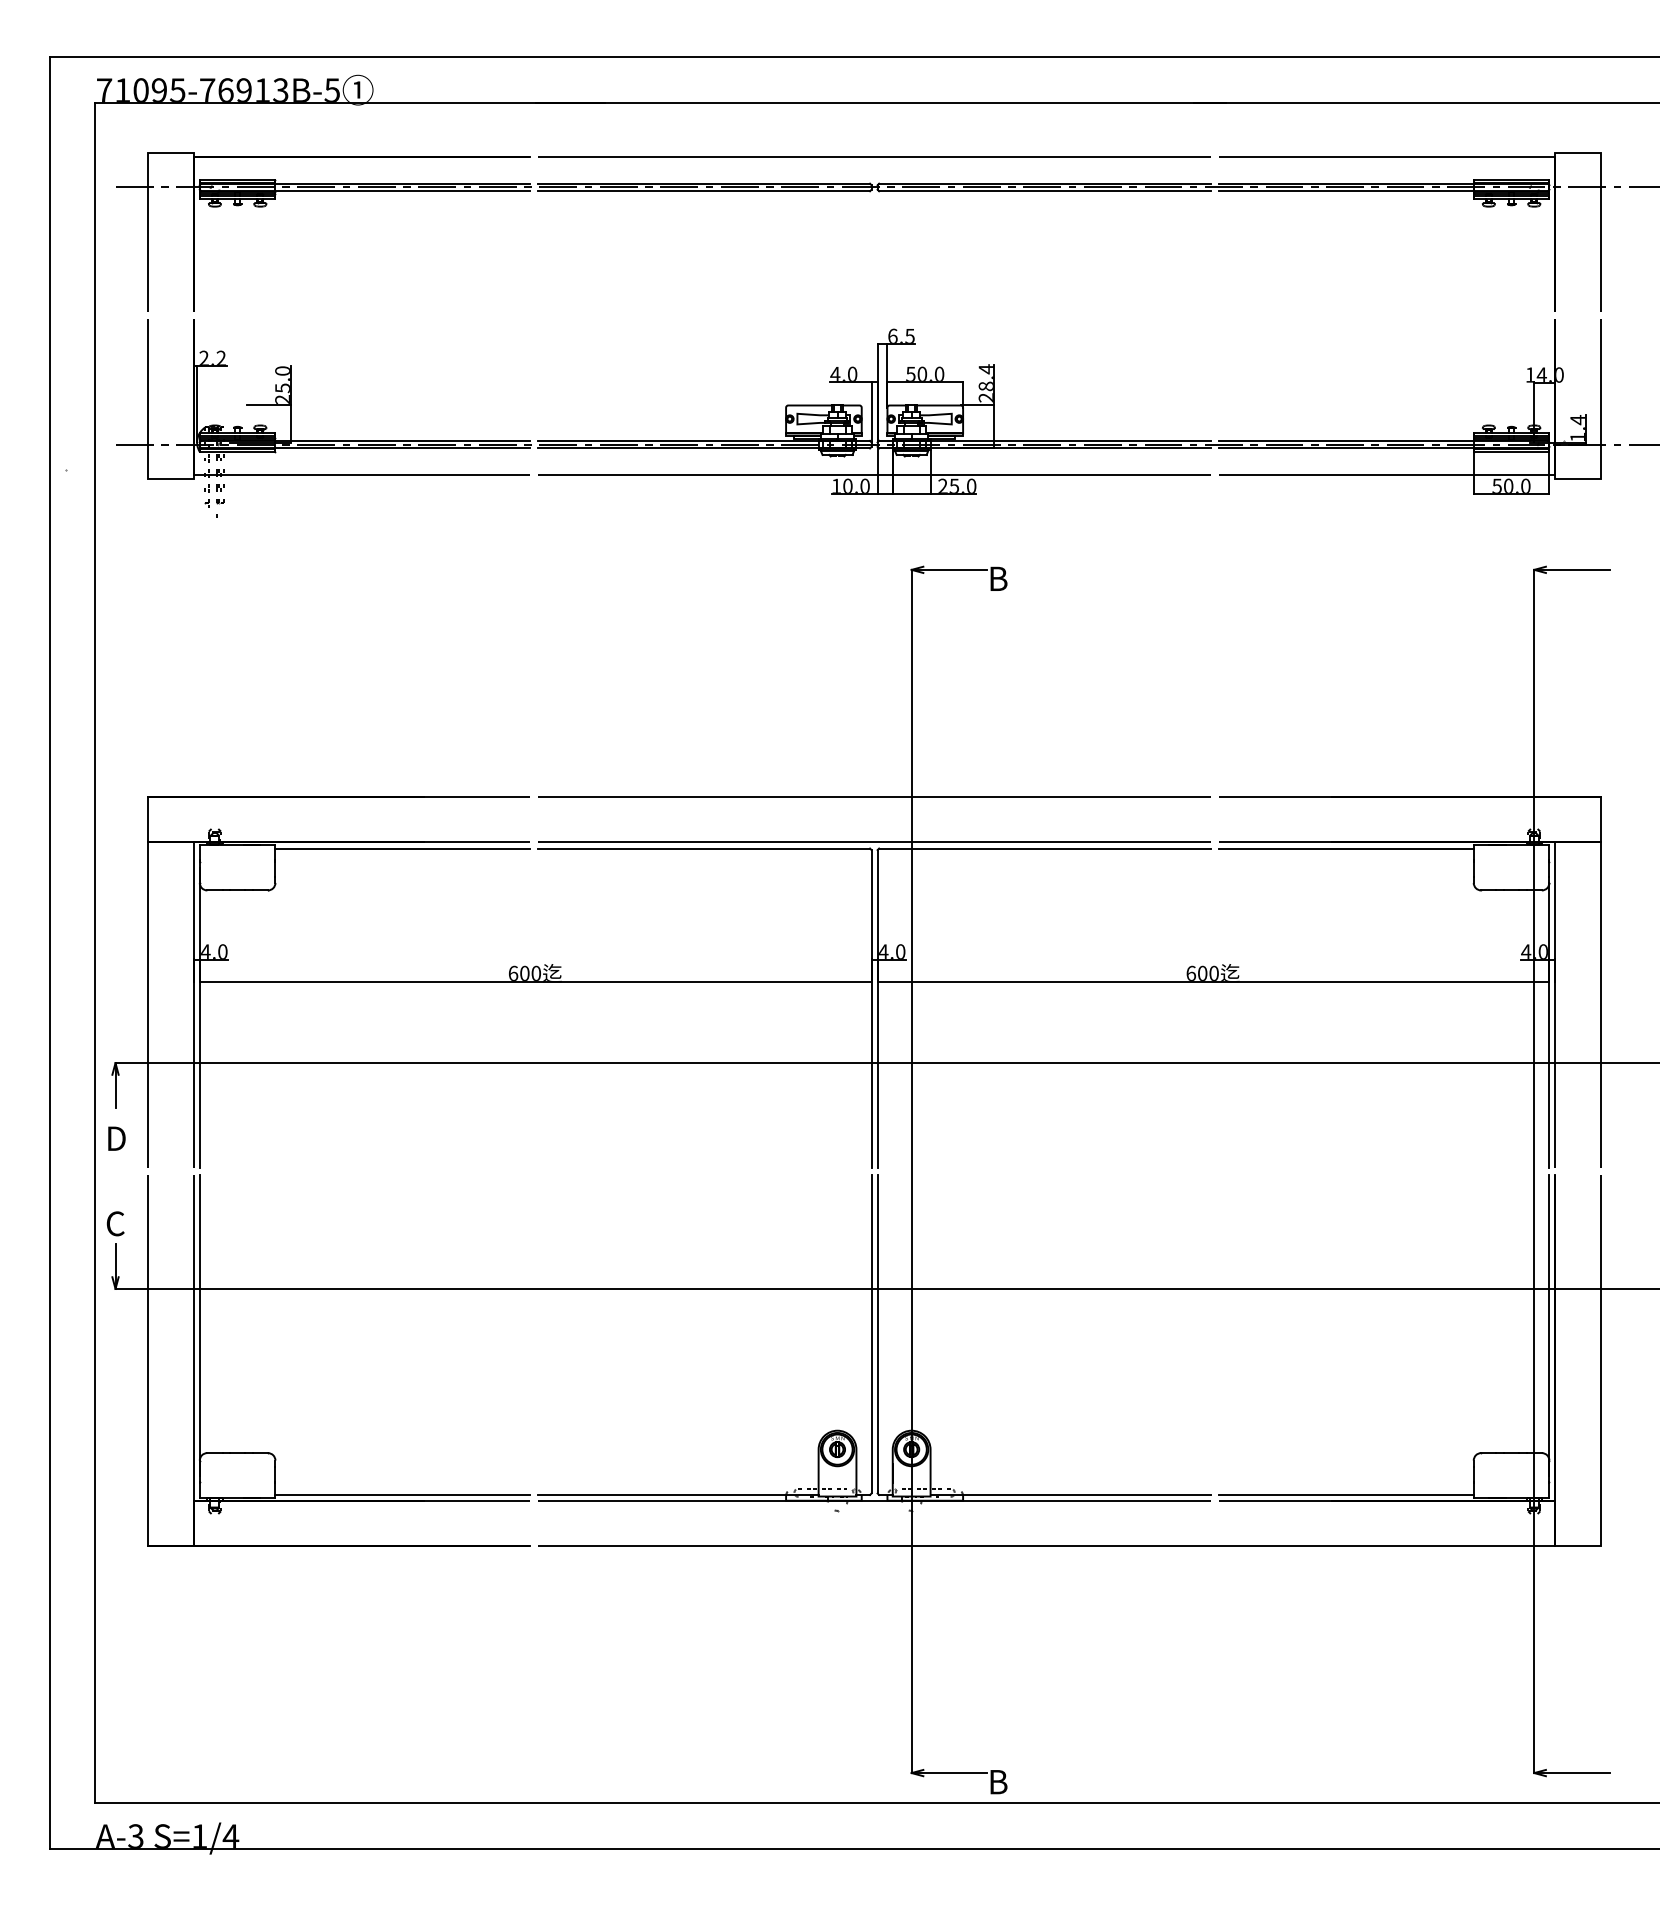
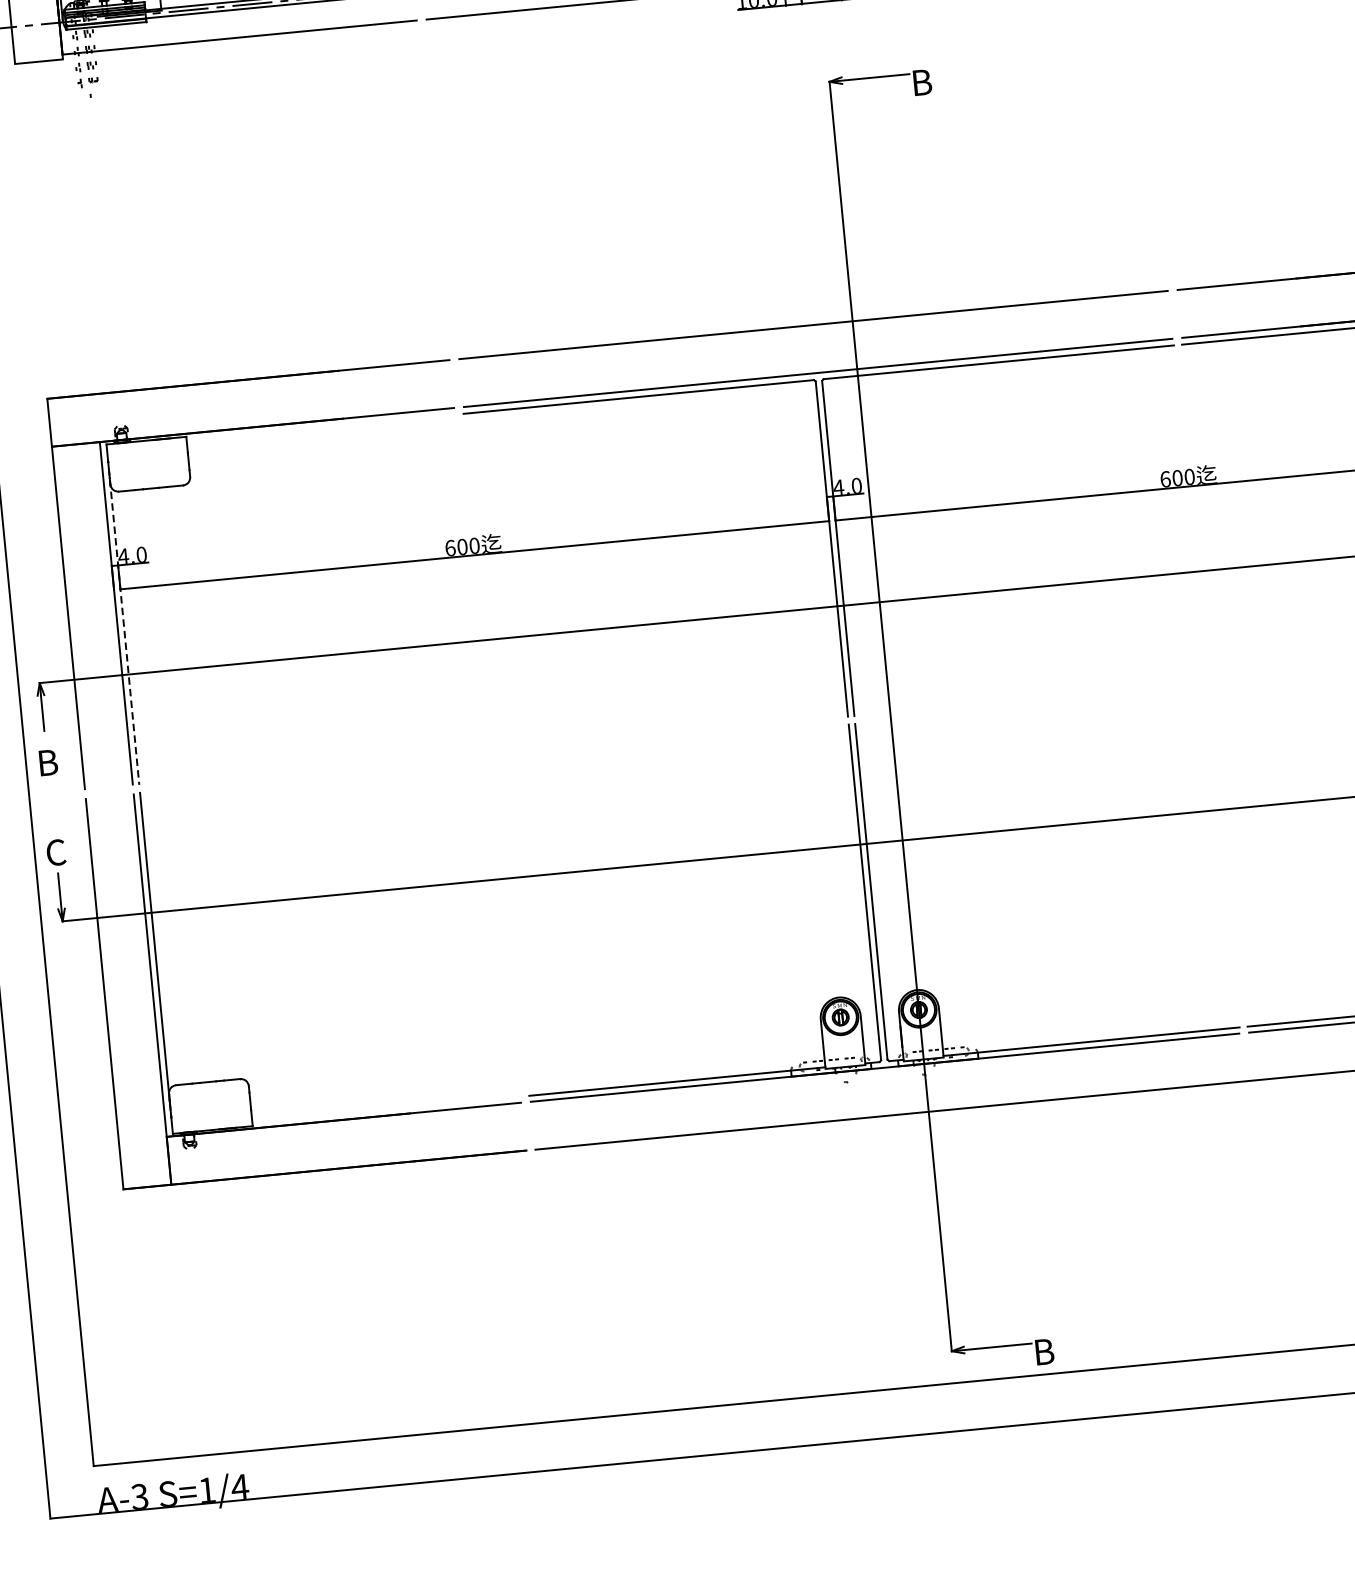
line: (402, 848) -> (320, 427), removed
line: (199, 1017) -> (123, 626), solid -> dashed
text: (118, 1138) -> (50, 762), D -> B
line: (402, 1494) -> (386, 1109), removed

